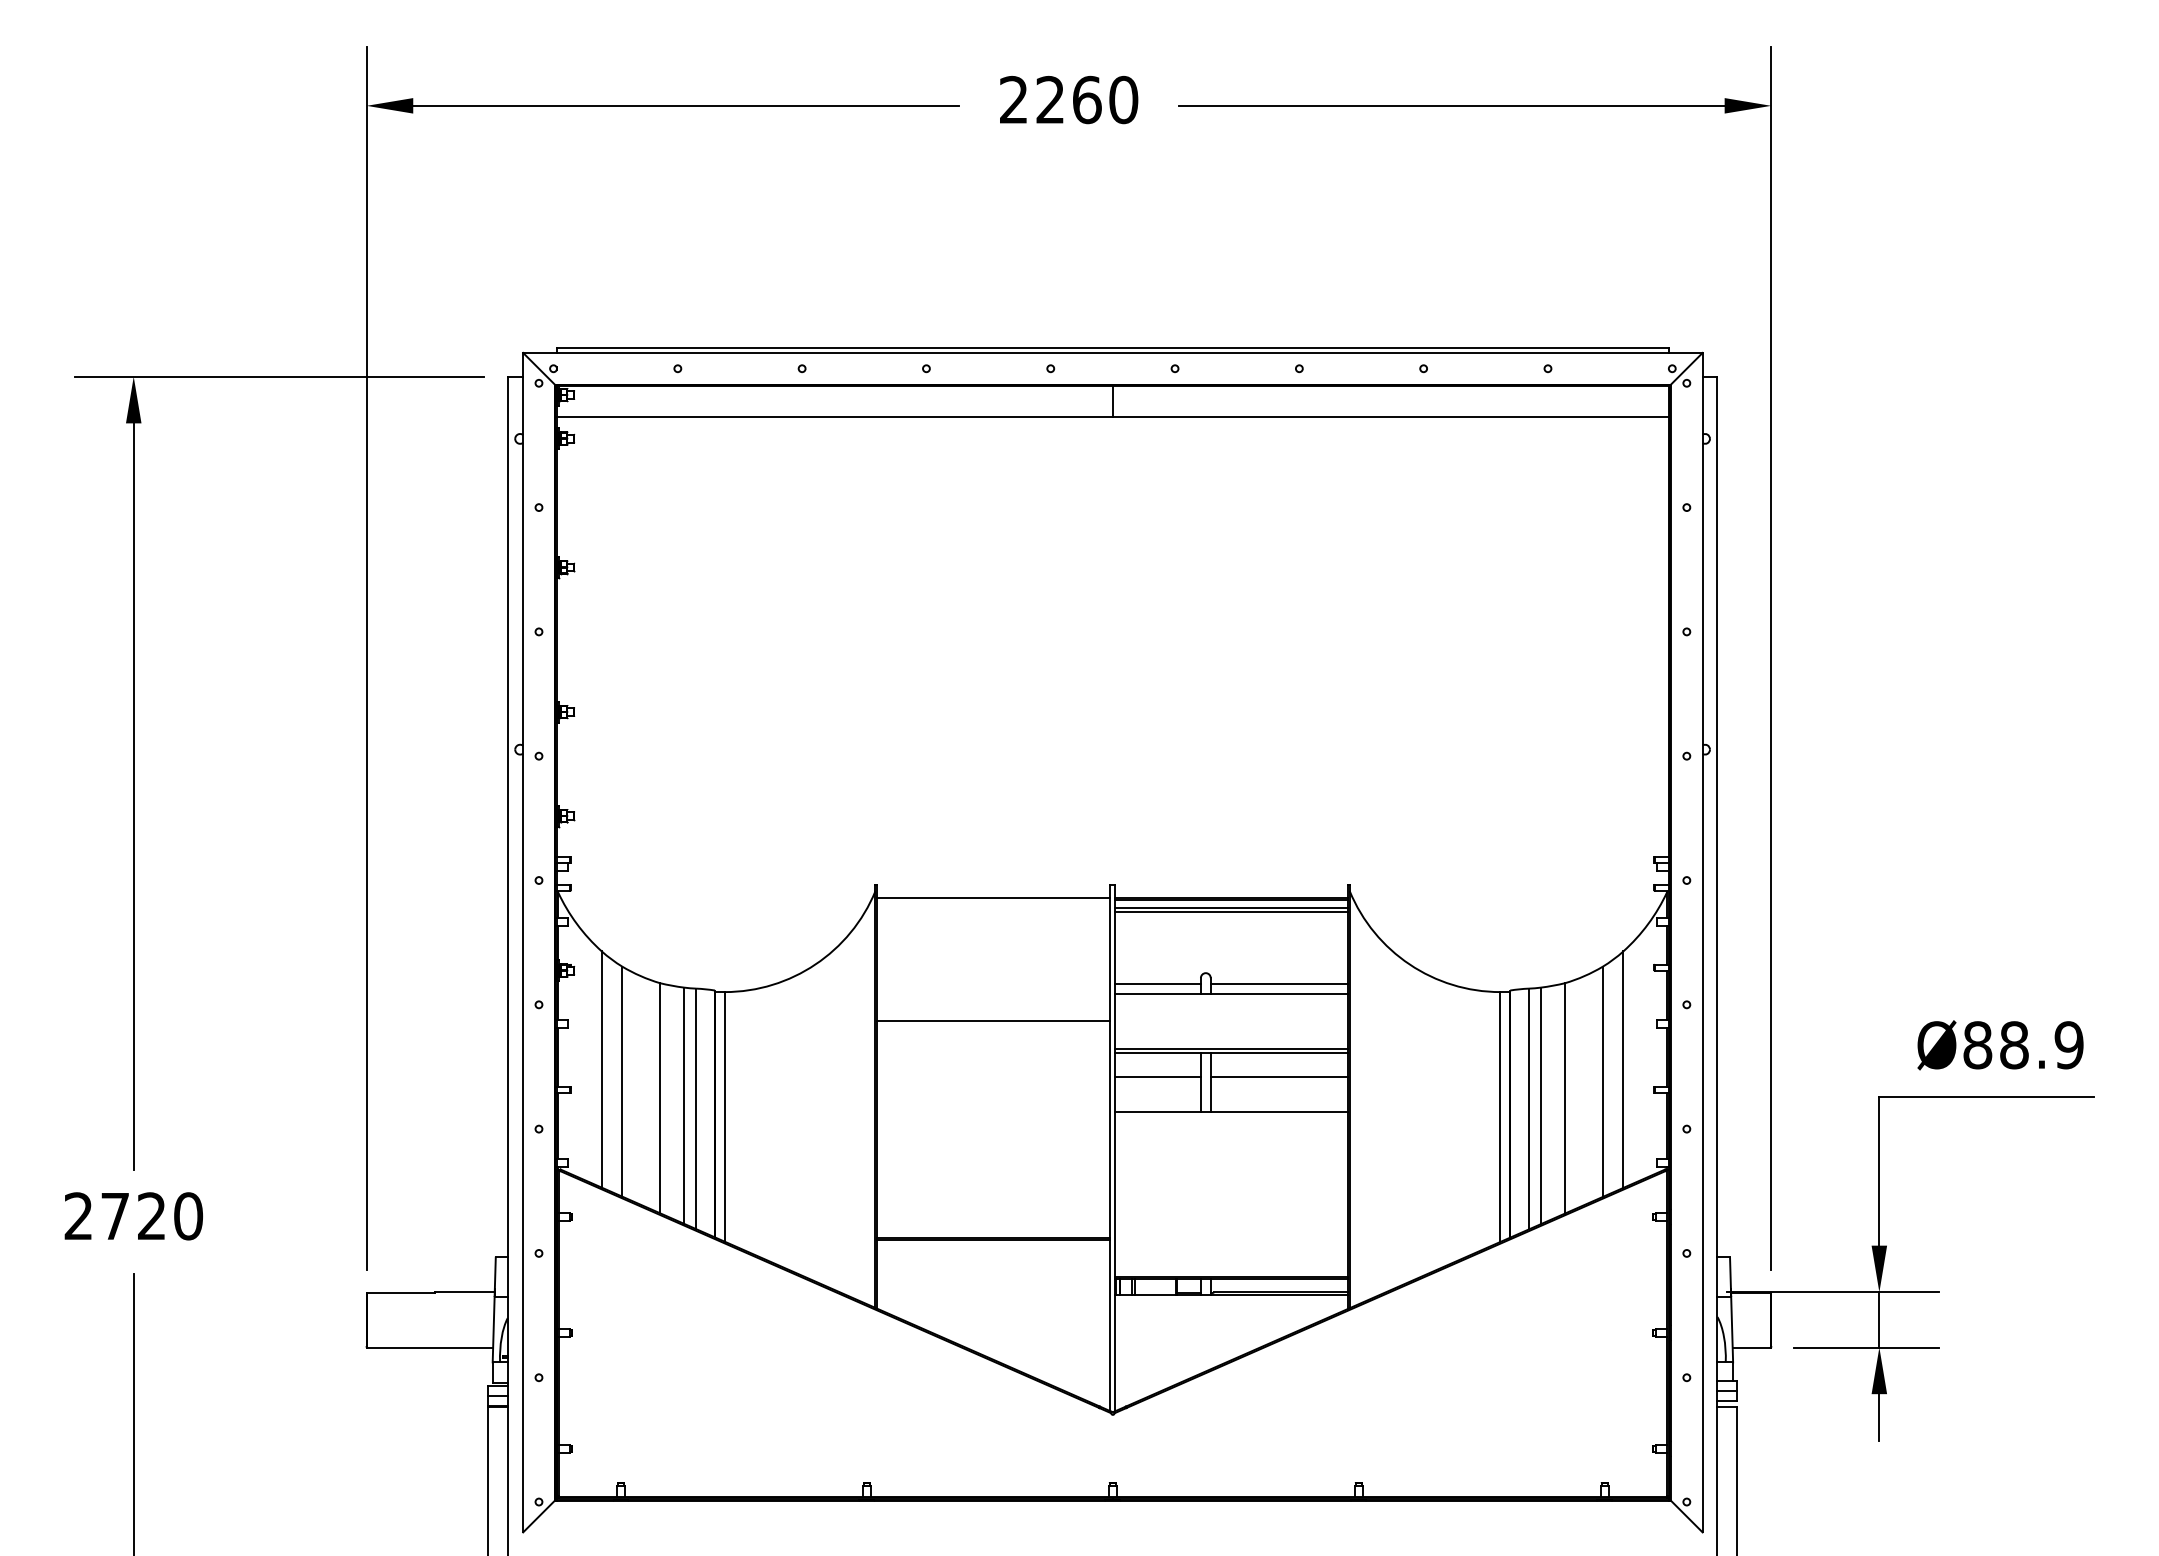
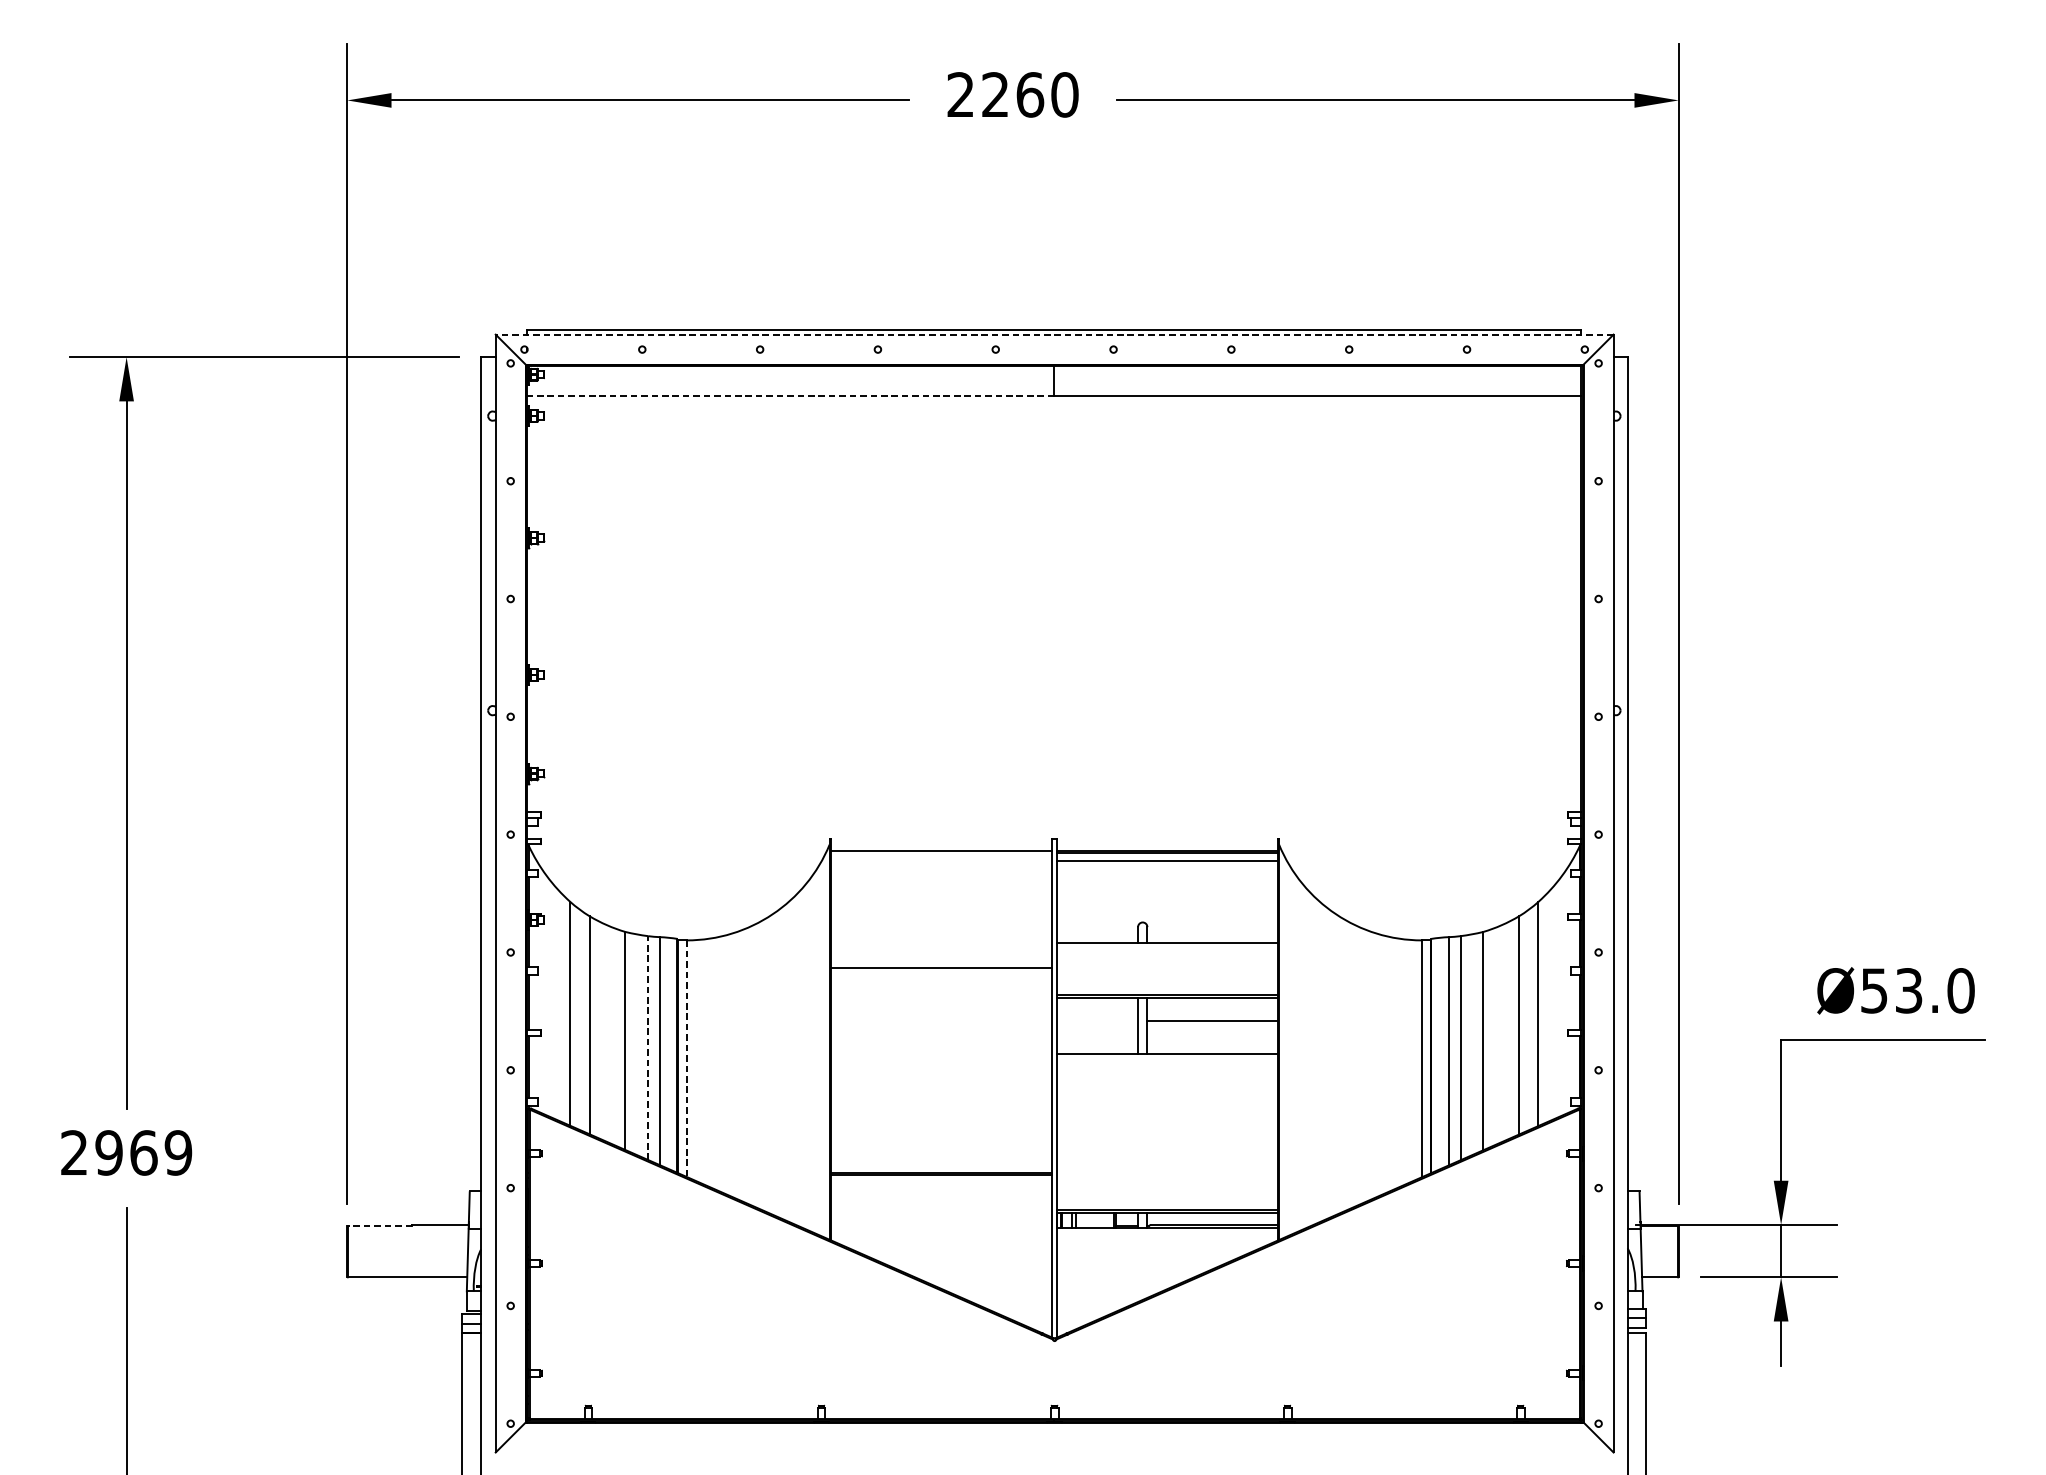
line: (1112, 352) -> (1054, 334), solid -> dashed
line: (834, 417) -> (790, 395), solid -> dashed
line: (1231, 911) -> (1167, 864), removed
line: (1157, 983) -> (1096, 932), removed
line: (1279, 983) -> (1212, 932), removed
text: (2023, 1045) -> (1917, 991), Ø88.9 -> Ø53.0
line: (1157, 1076) -> (1096, 1020), removed
line: (684, 1105) -> (648, 1047), solid -> dashed
line: (724, 1116) -> (686, 1058), solid -> dashed
text: (151, 1216) -> (143, 1153), 2720 -> 2969
line: (401, 1293) -> (380, 1226), solid -> dashed

